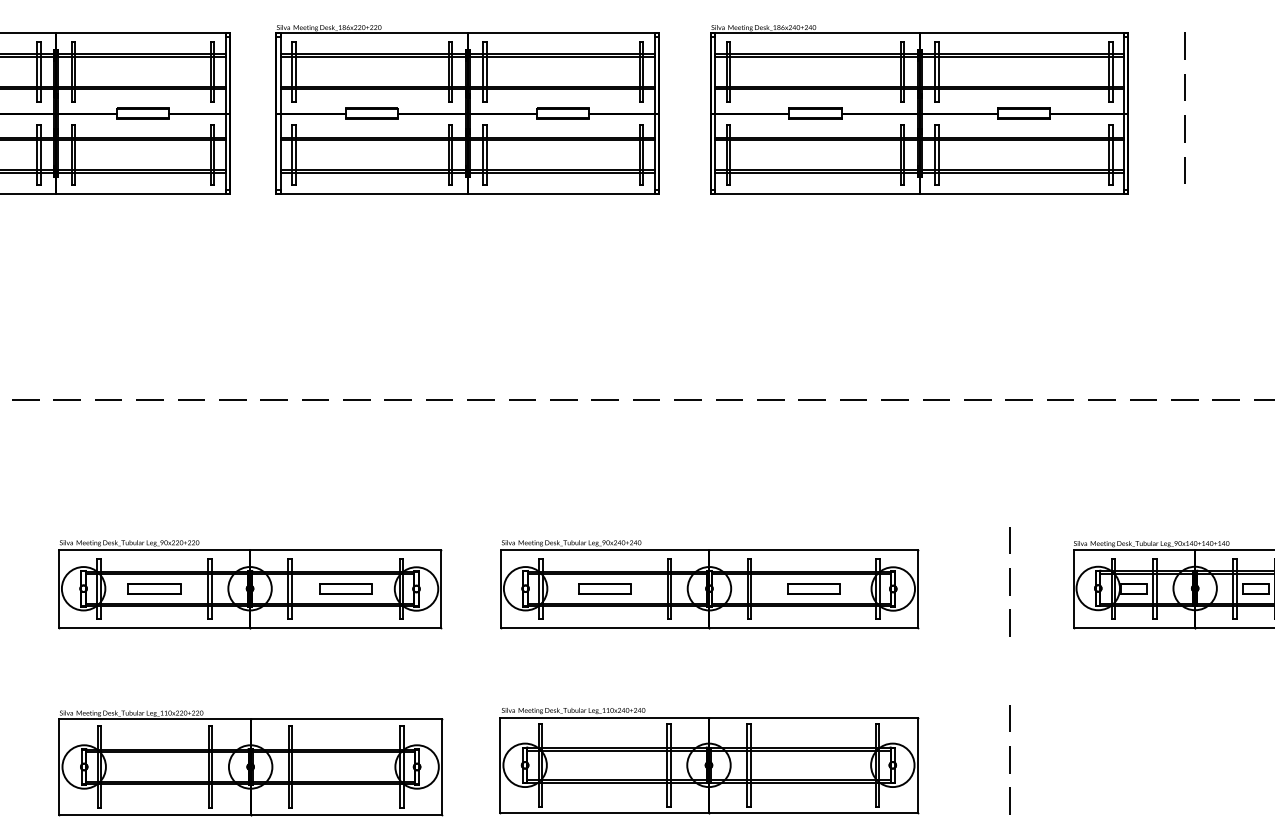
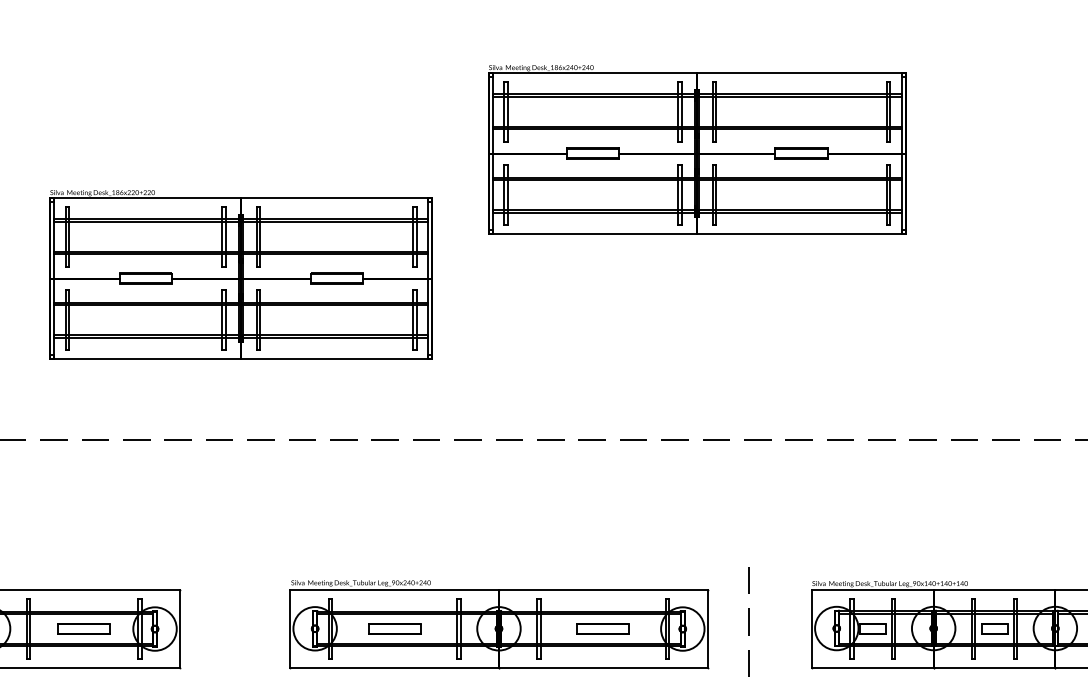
line: (1184, 100) -> (923, 140), removed
part: (467, 109) -> (241, 274), moved
part: (919, 109) -> (697, 149), moved
part: (709, 584) -> (499, 624), moved

